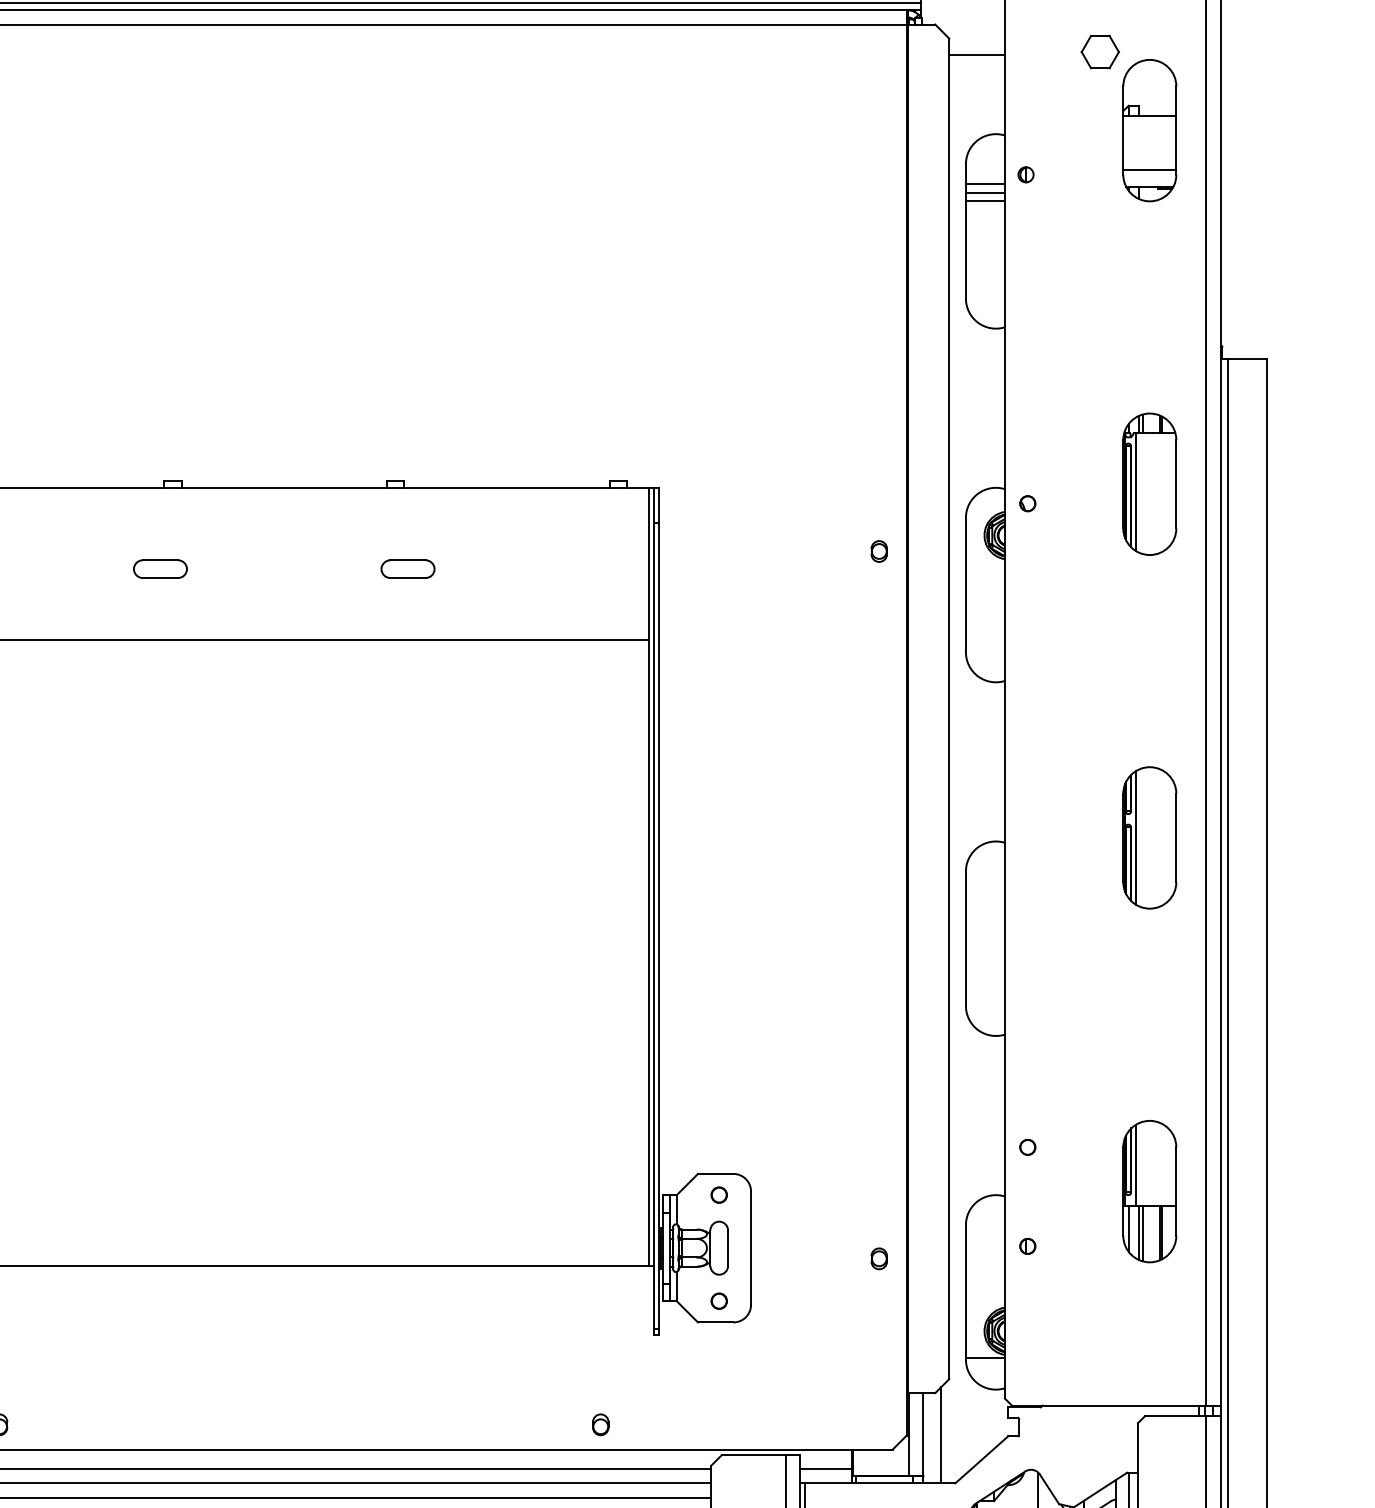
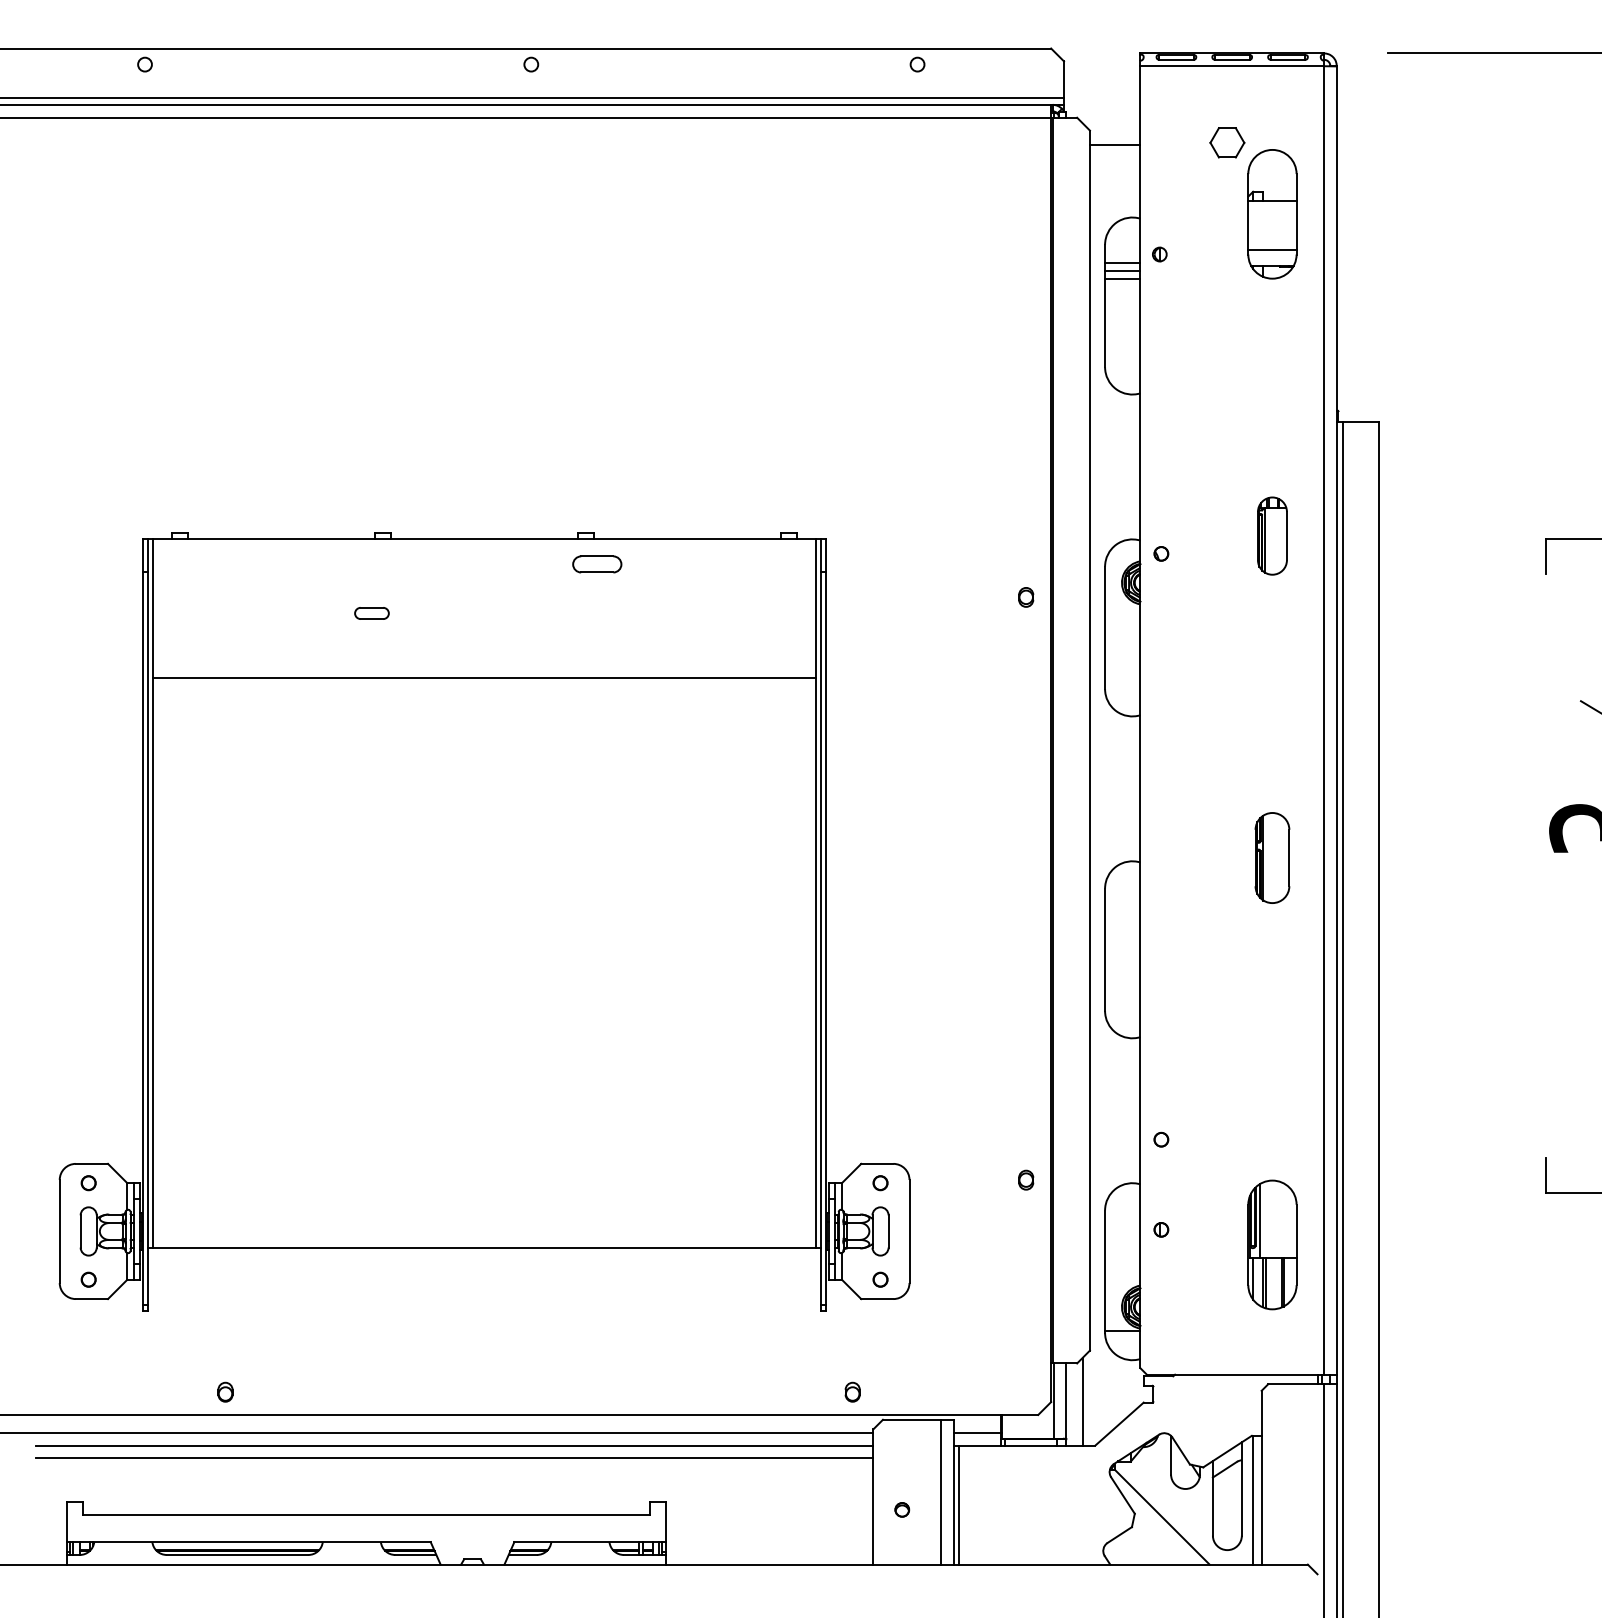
part: (1149, 483) -> (1272, 535), size x0.6
part: (159, 569) -> (371, 613), size x0.7
part: (408, 569) -> (597, 564), moved
part: (1149, 837) -> (1272, 857), size x0.7
part: (1149, 1191) -> (1272, 1244), moved
part: (879, 1258) -> (1026, 1179), moved
part: (600, 1424) -> (852, 1391), moved

